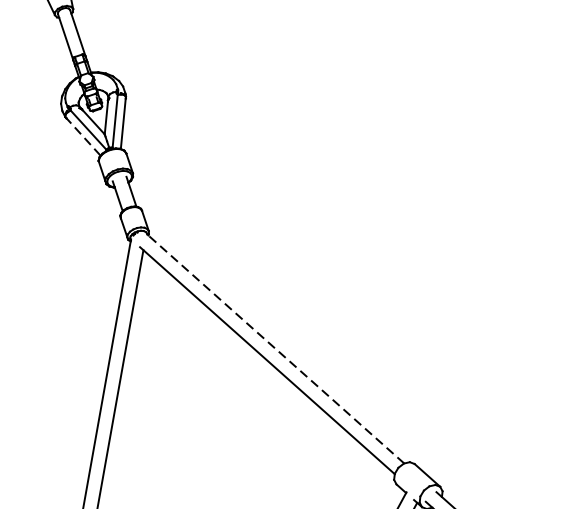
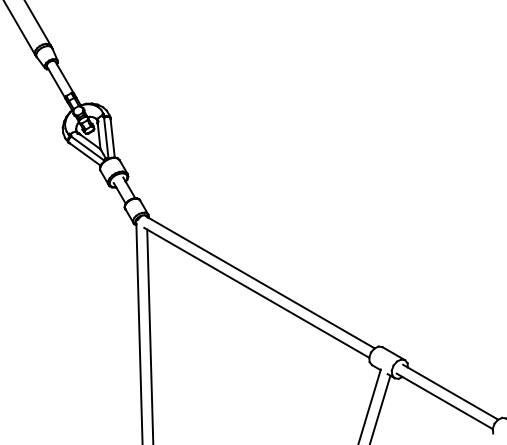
line: (82, 136) -> (84, 154), dashed -> solid
line: (274, 348) -> (260, 282), dashed -> solid

